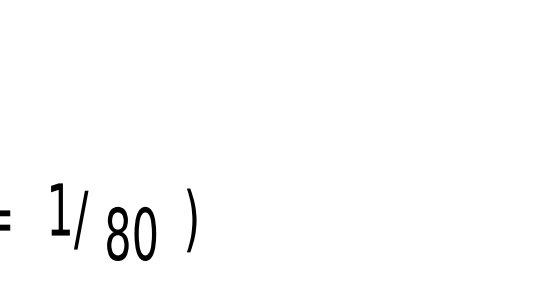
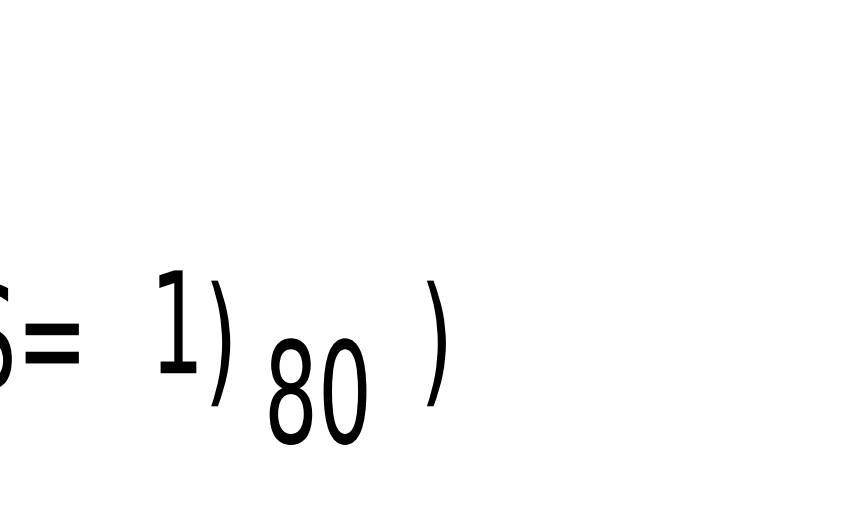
text: (81, 220) -> (219, 343), / -> )
text: (131, 233) -> (317, 390), moved

